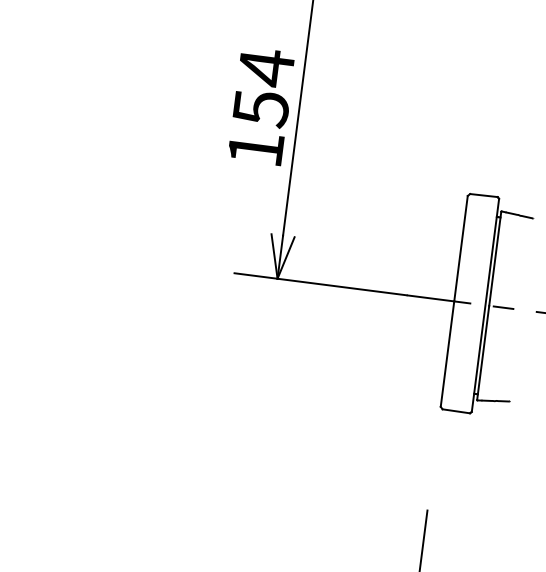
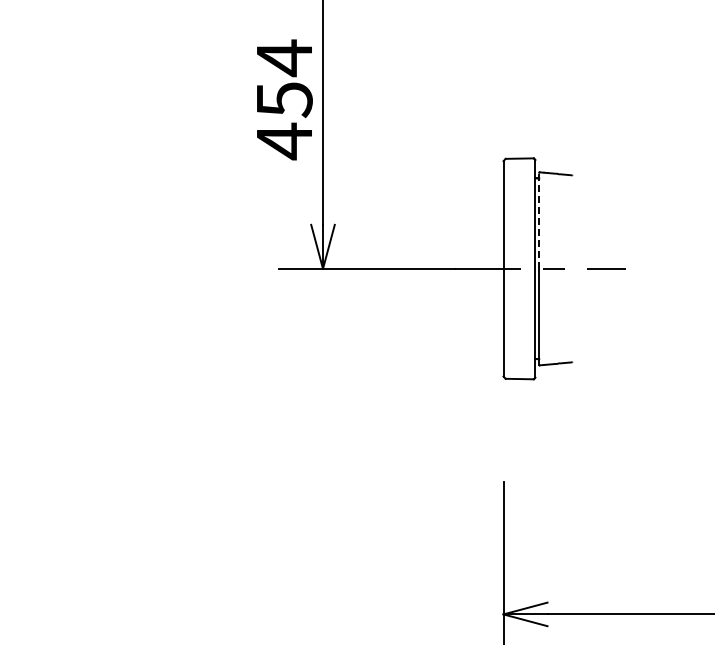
text: (255, 149) -> (284, 141), 154 -> 454
line: (495, 258) -> (539, 220), solid -> dashed

